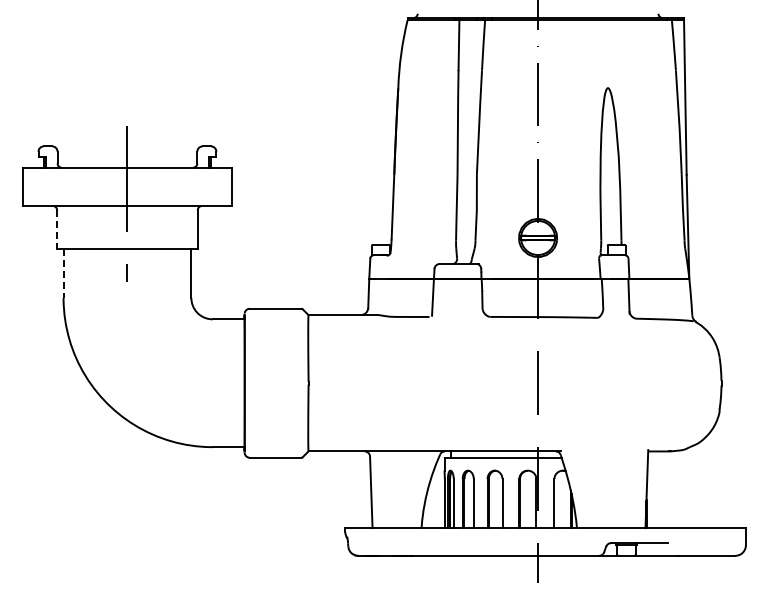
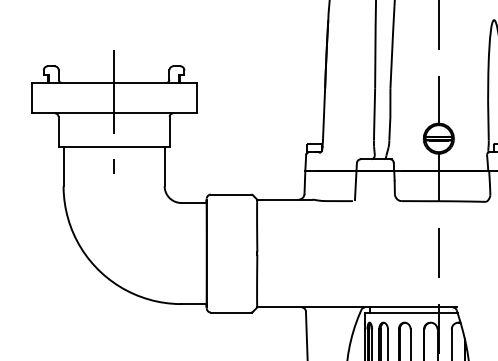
line: (57, 229) -> (58, 131), dashed -> solid
line: (63, 273) -> (63, 166), dashed -> solid

